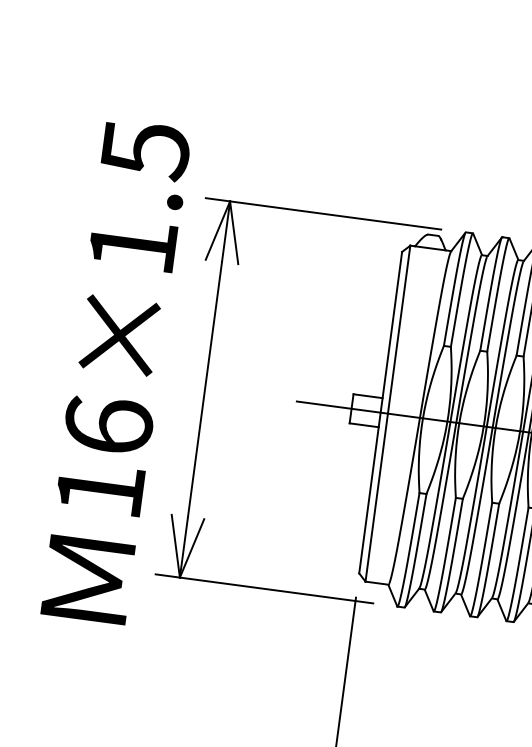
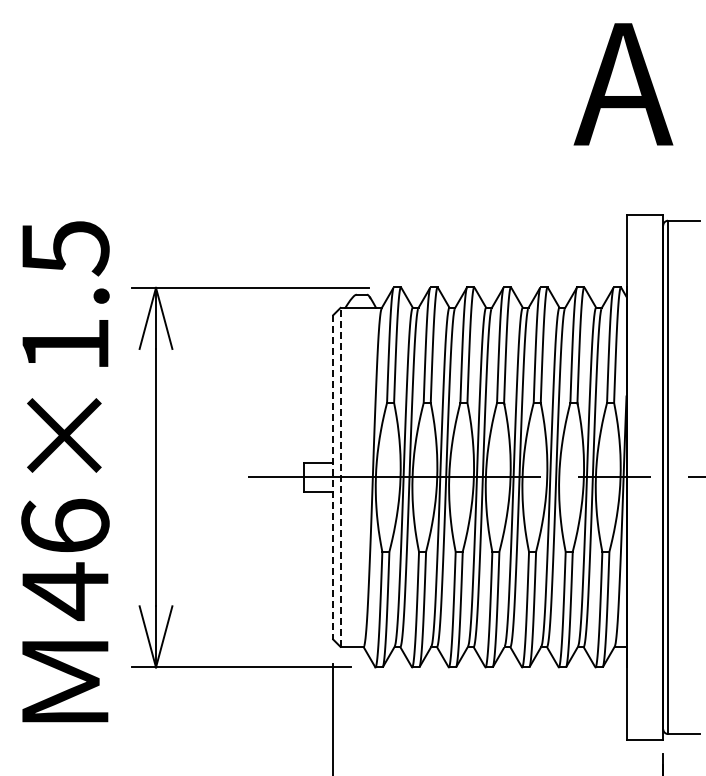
line: (380, 412) -> (333, 477), solid -> dashed
line: (388, 412) -> (340, 476), solid -> dashed
text: (100, 490) -> (65, 591), 16×1.5 -> 46×1.5

